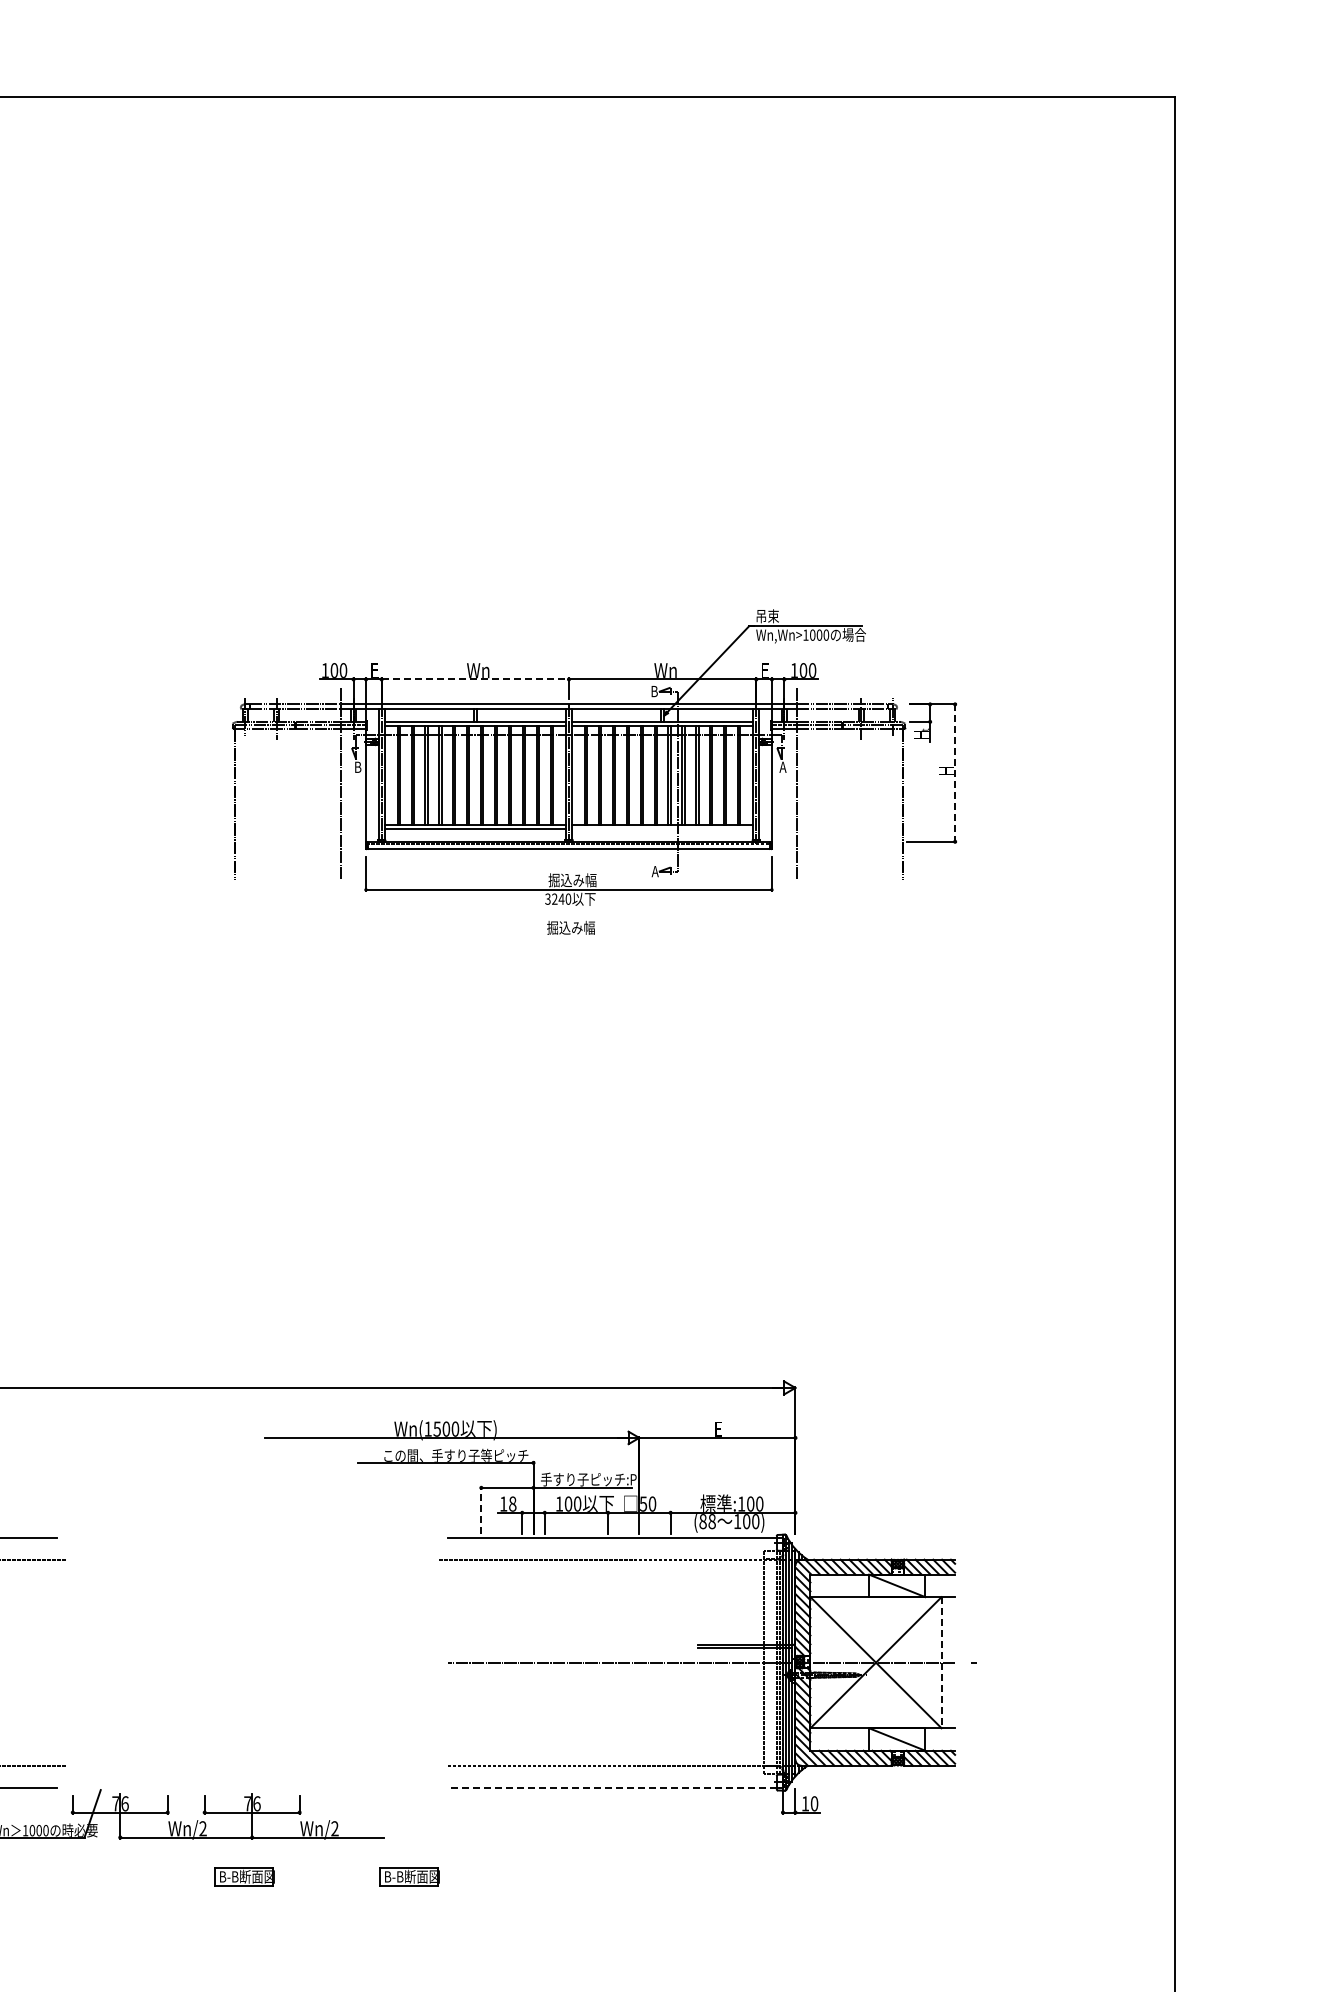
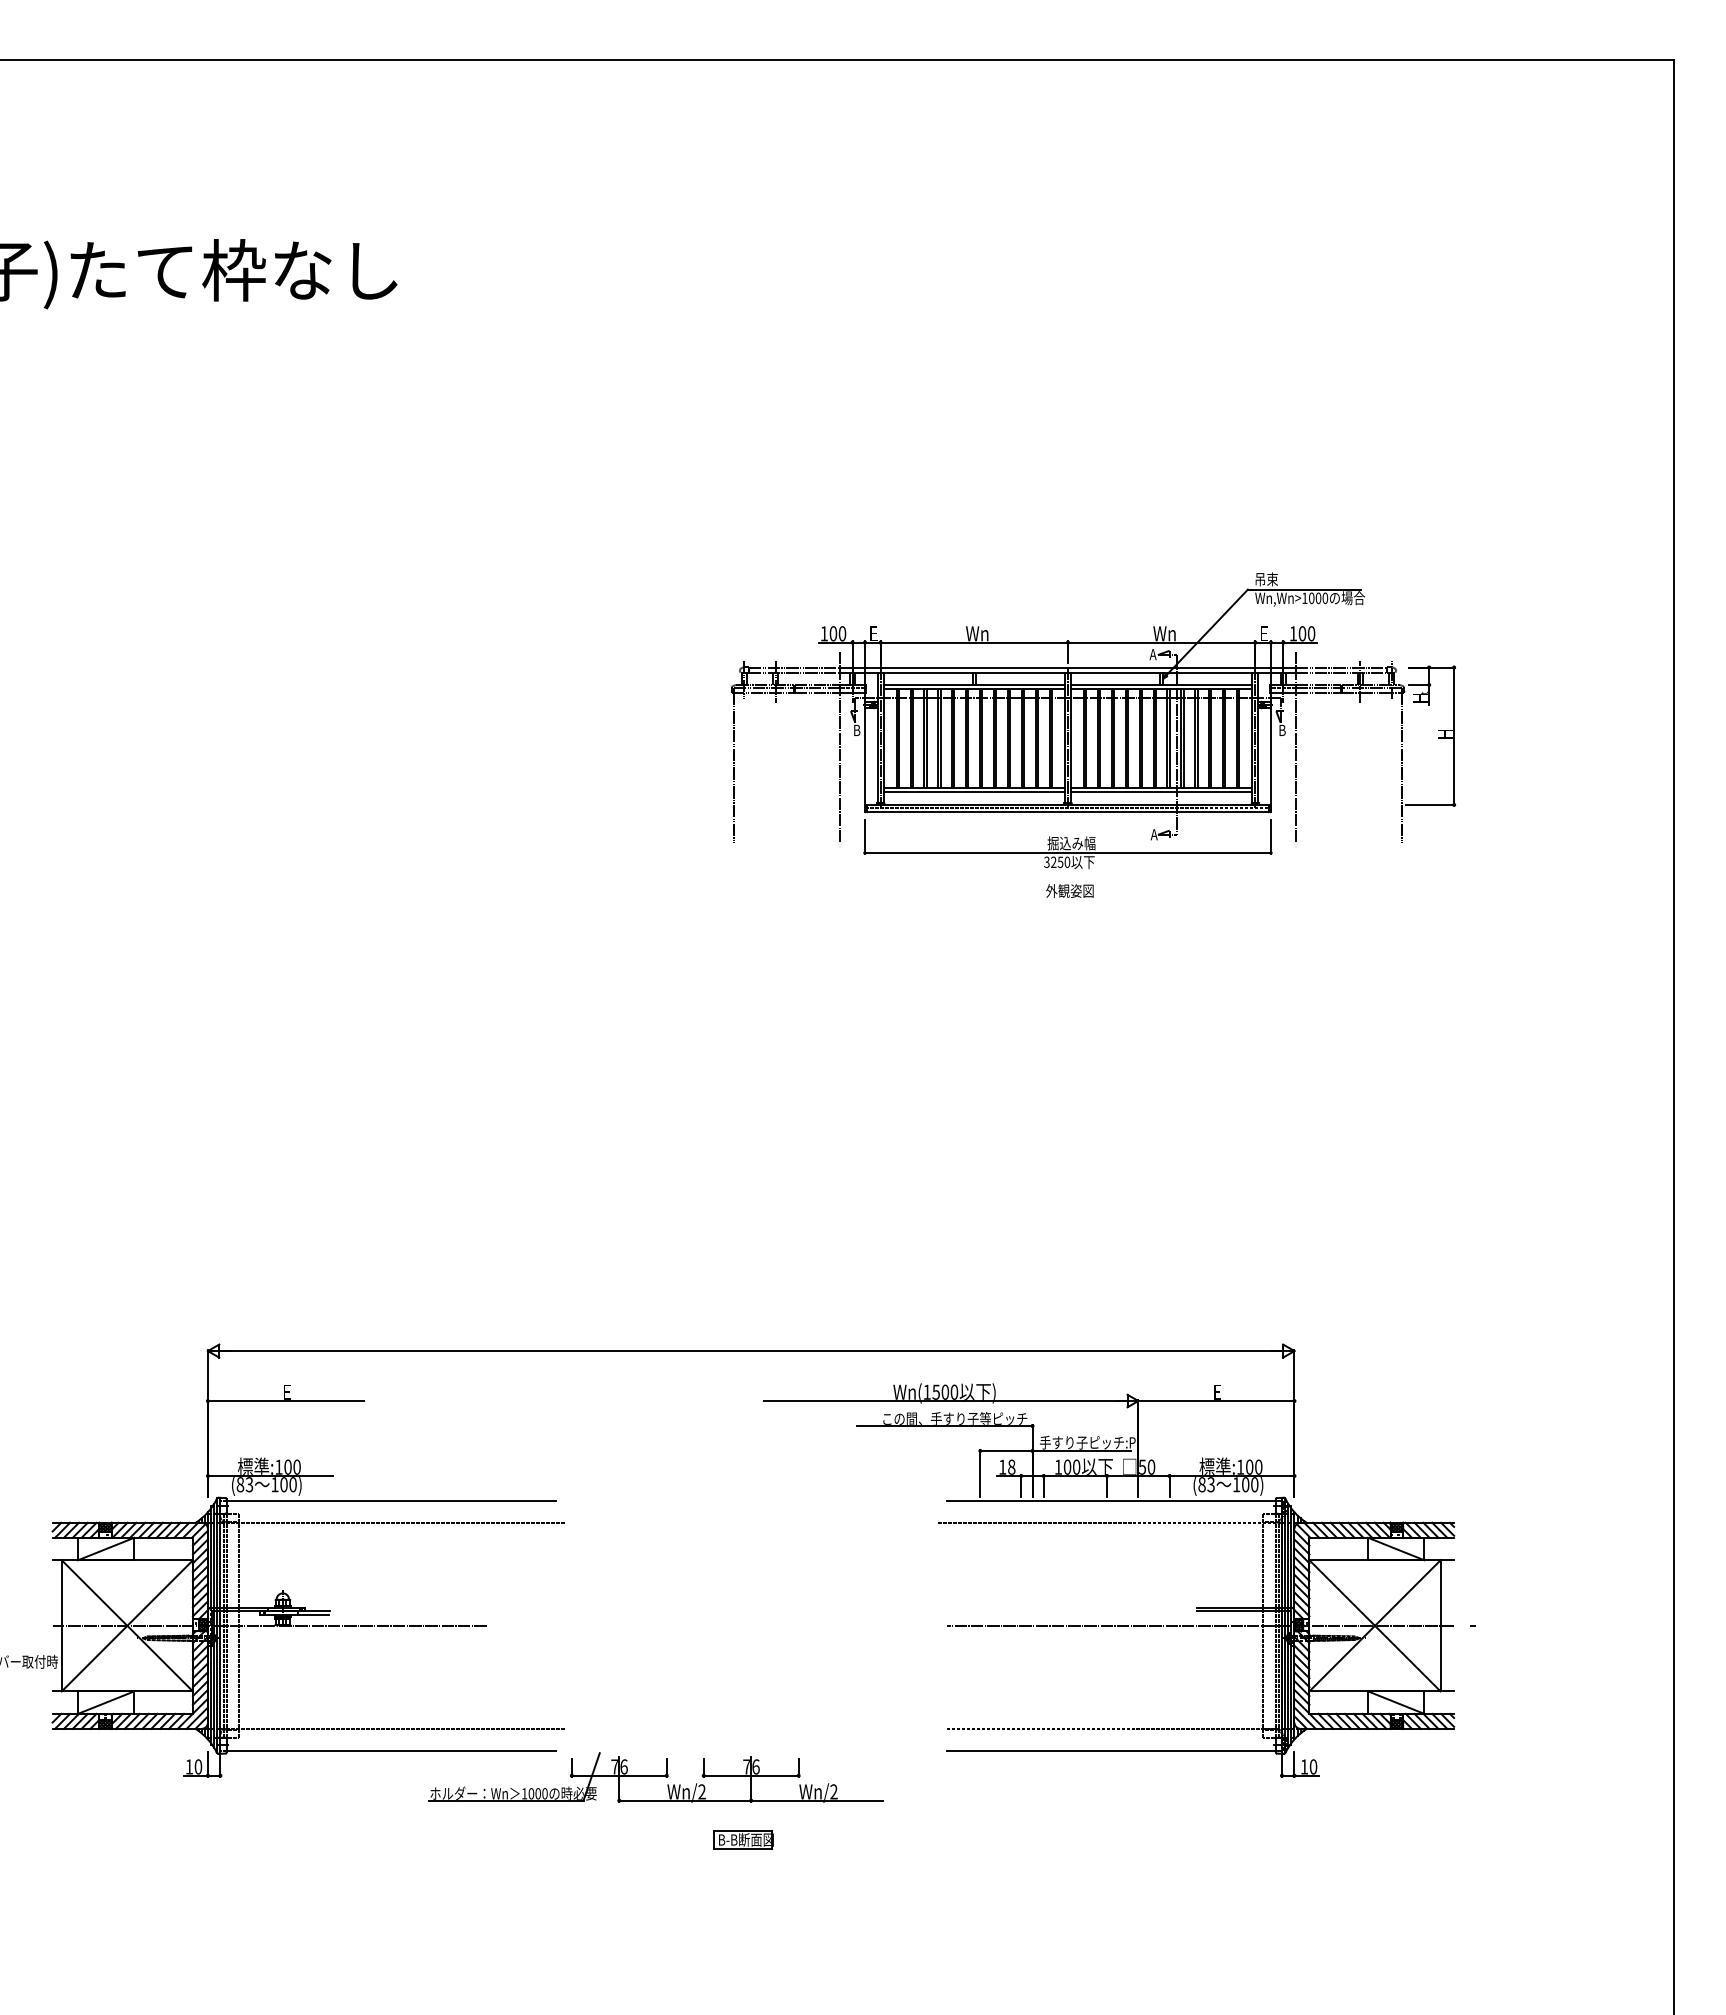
line: (475, 679) -> (974, 642), dashed -> solid
text: (653, 691) -> (1152, 654), B -> A
text: (782, 766) -> (1281, 729), A -> B
line: (955, 773) -> (1454, 736), dashed -> solid
line: (662, 829) -> (1161, 792), added
text: (561, 899) -> (1060, 862), 3240 -> 3250
text: (570, 927) -> (1069, 890), 掘込み幅 -> 外観姿図
line: (481, 1510) -> (980, 1473), dashed -> solid
text: (711, 1521) -> (1210, 1484), (88 -> (83
line: (941, 1662) -> (1440, 1625), dashed -> solid
line: (612, 1787) -> (1111, 1750), dashed -> solid
part: (409, 1876) -> (908, 1839), removed

